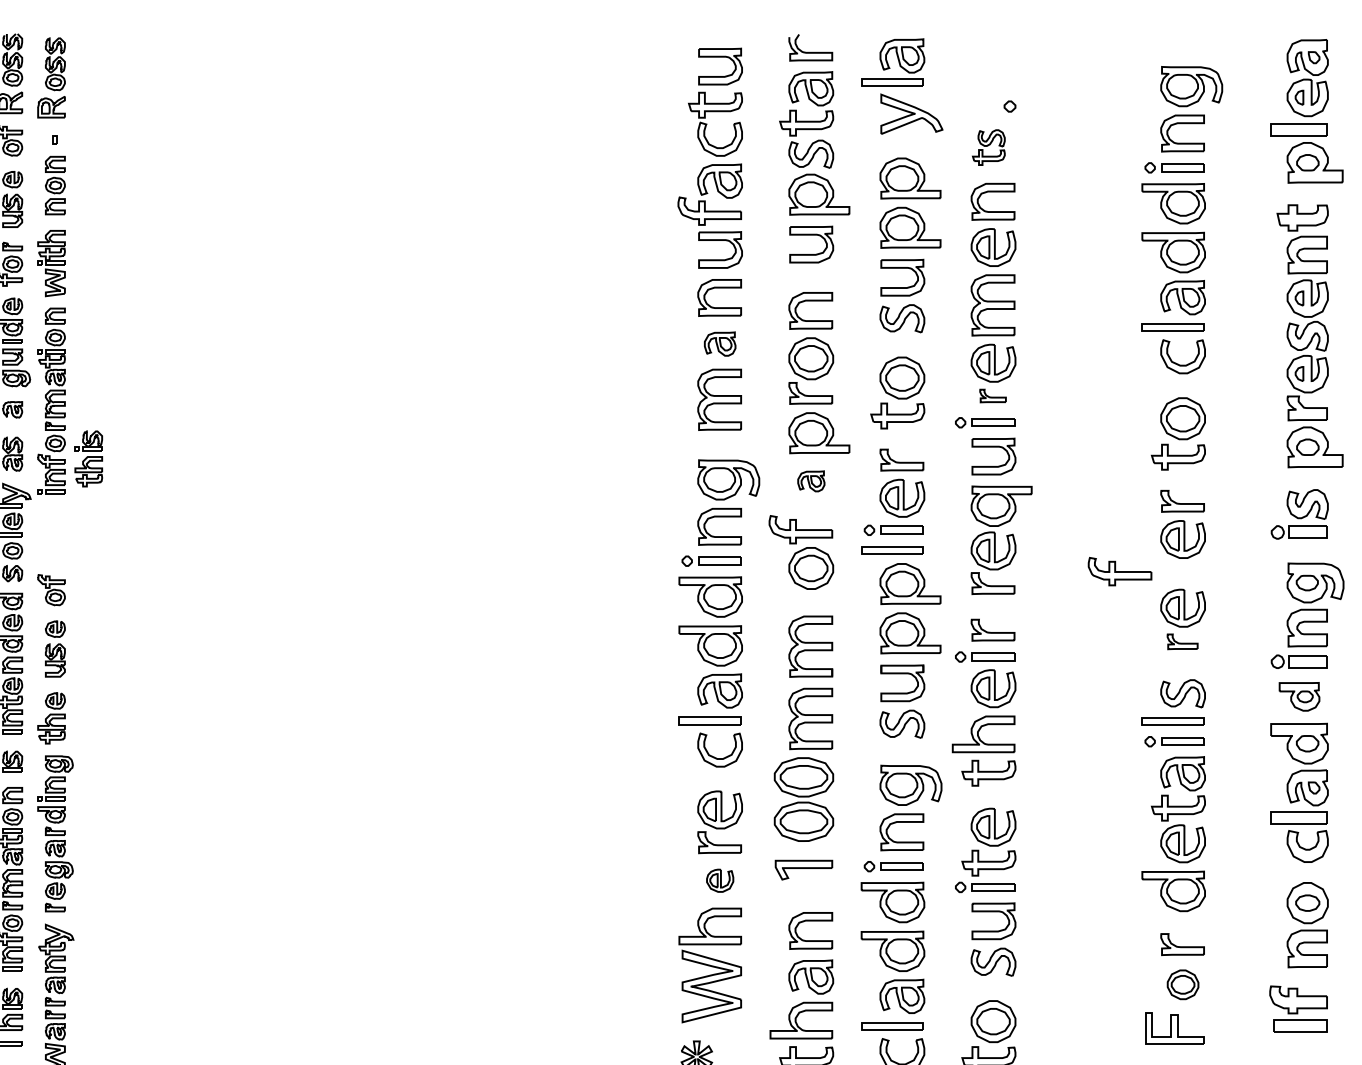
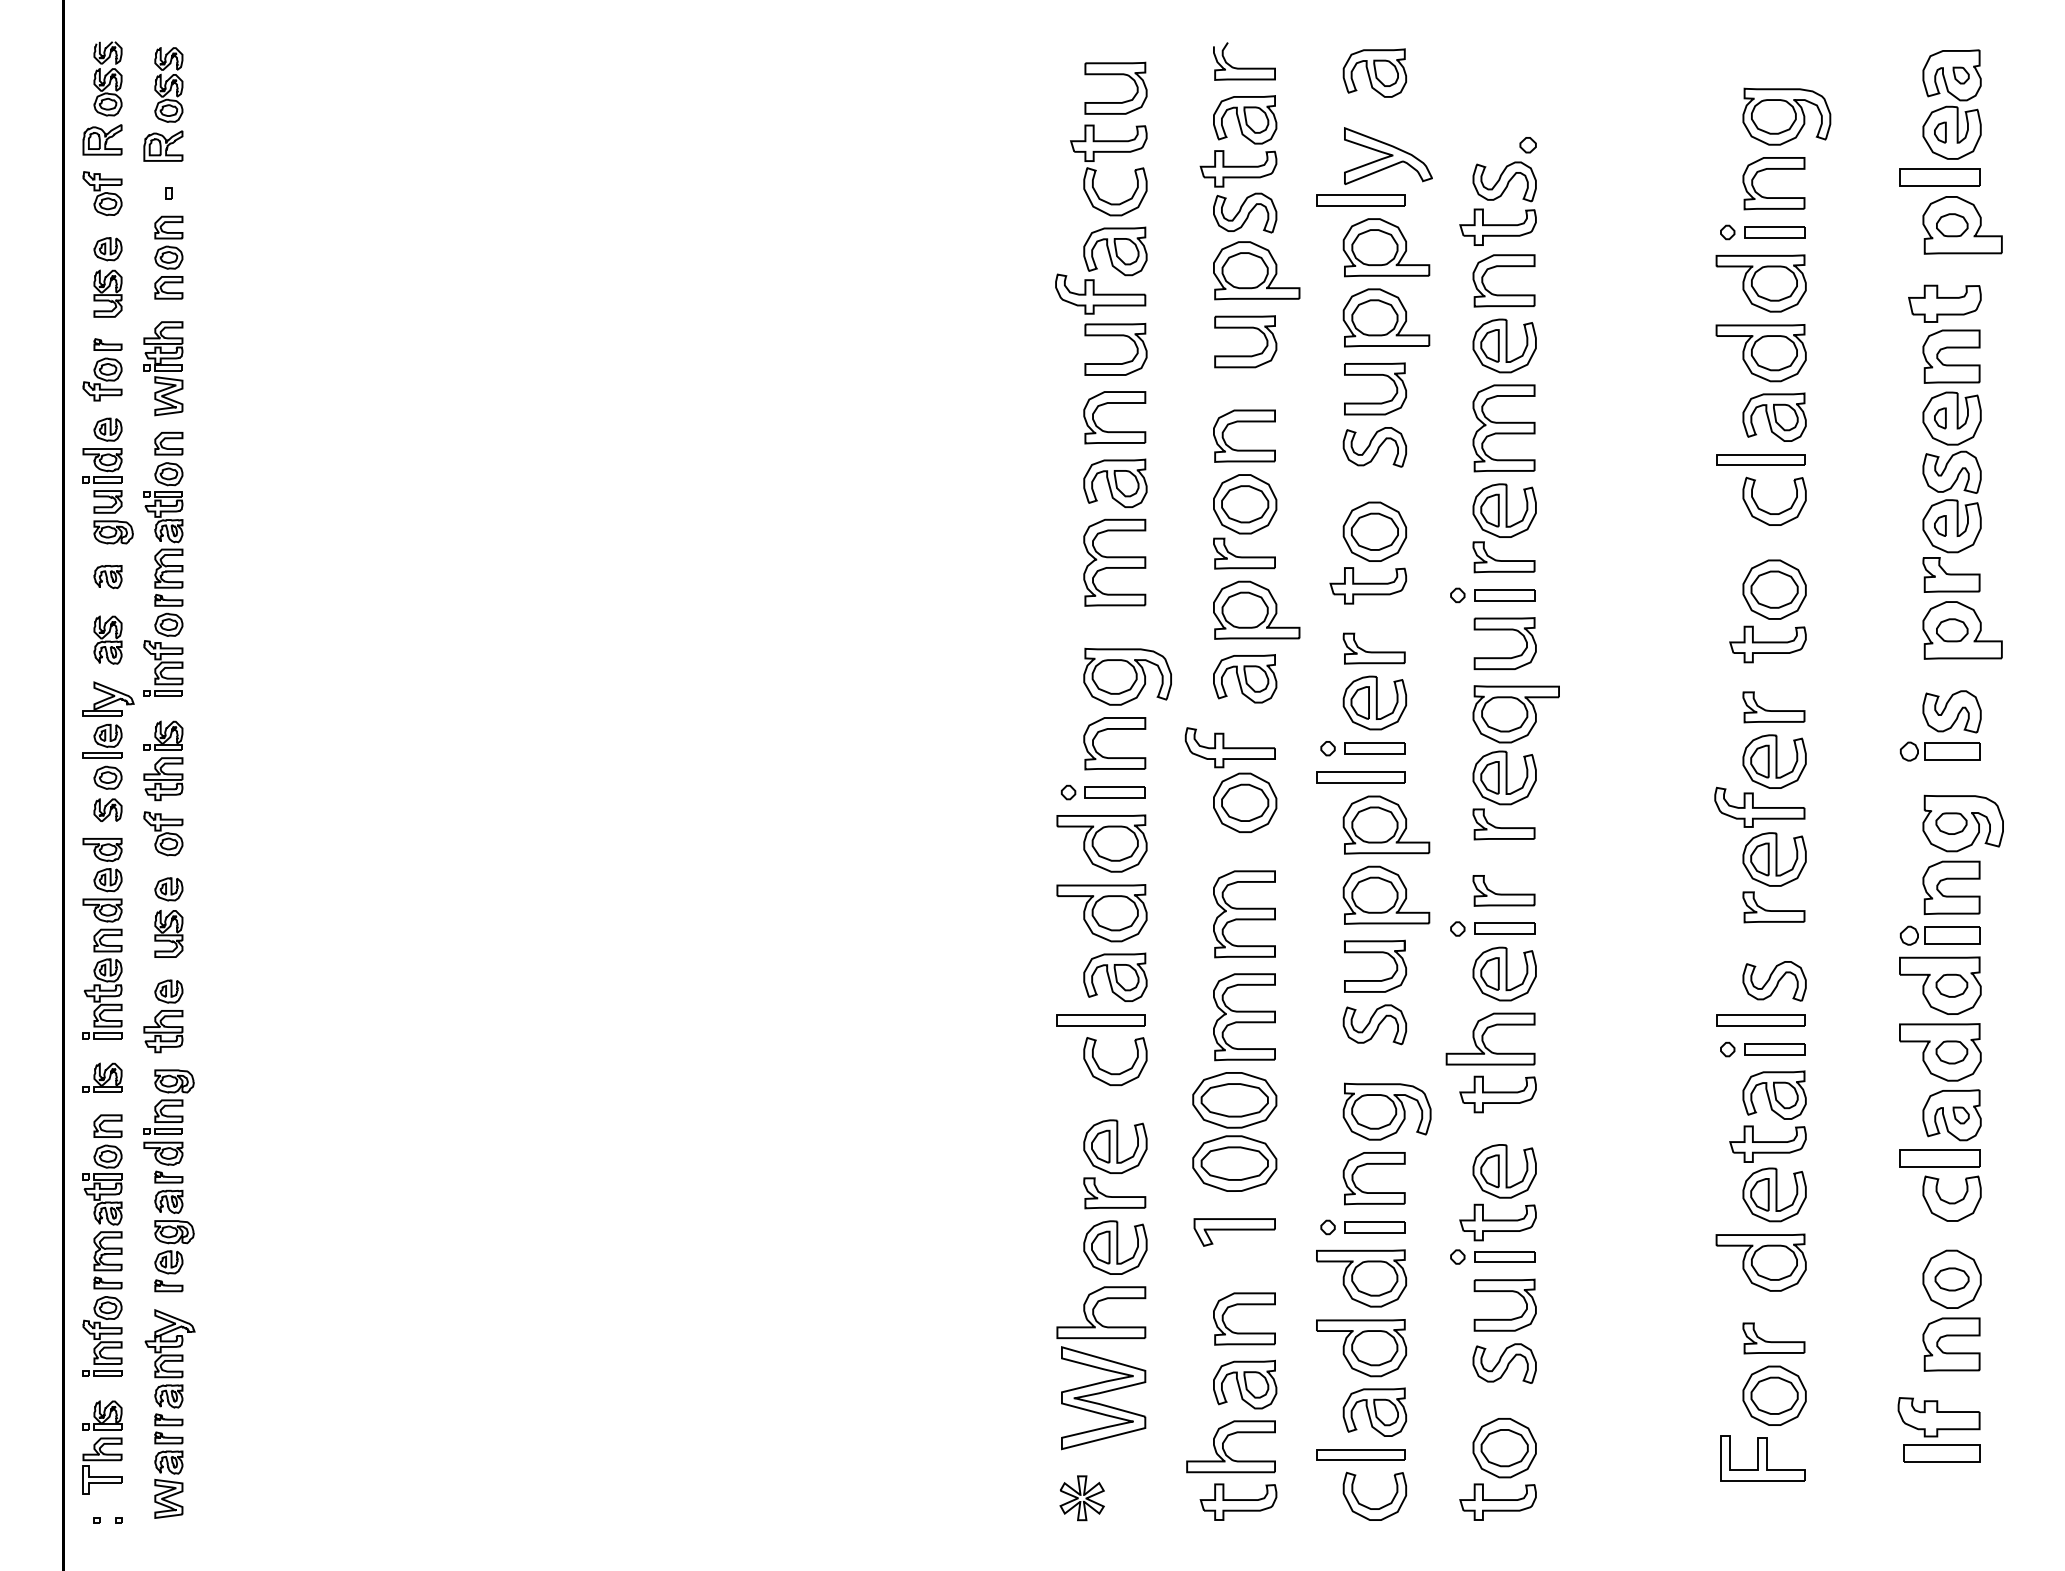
part: (892, 82) -> (1360, 200), moved
part: (988, 147) -> (1497, 203), size x1.67
part: (720, 344) -> (1115, 483), size x1.43
part: (992, 396) -> (1503, 557), size x1.67
part: (88, 458) -> (163, 760), moved
part: (811, 481) -> (1245, 678), size x1.67
part: (1119, 571) -> (1759, 806), moved
part: (1182, 641) -> (1773, 907), size x1.43
part: (1299, 696) -> (1940, 985), size x1.43
part: (720, 880) -> (1115, 1247), size x1.67
part: (1183, 984) -> (1774, 1395), size x1.43

